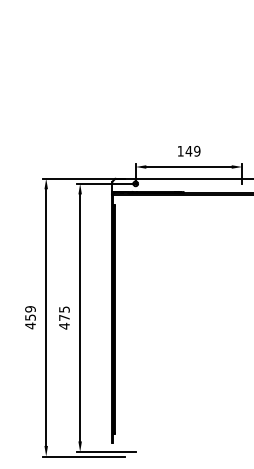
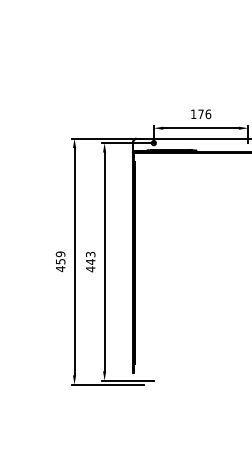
text: (192, 151) -> (204, 114), 149 -> 176
text: (64, 314) -> (90, 258), 475 -> 443

